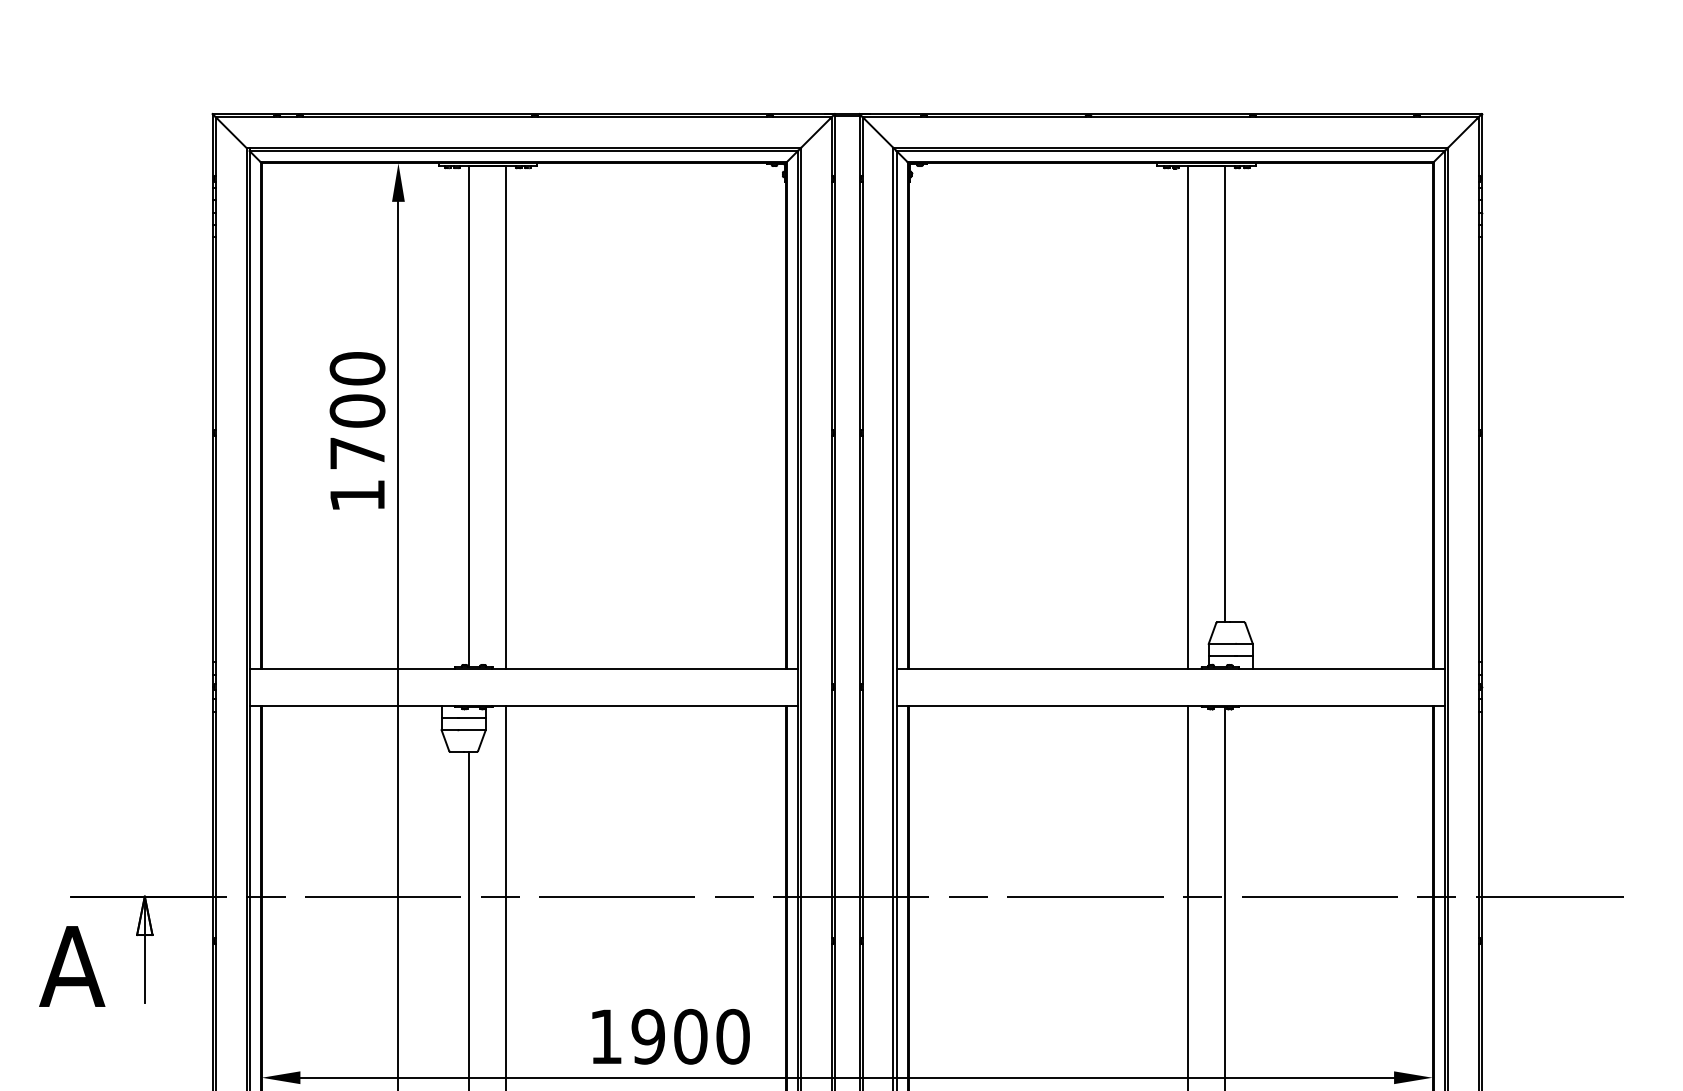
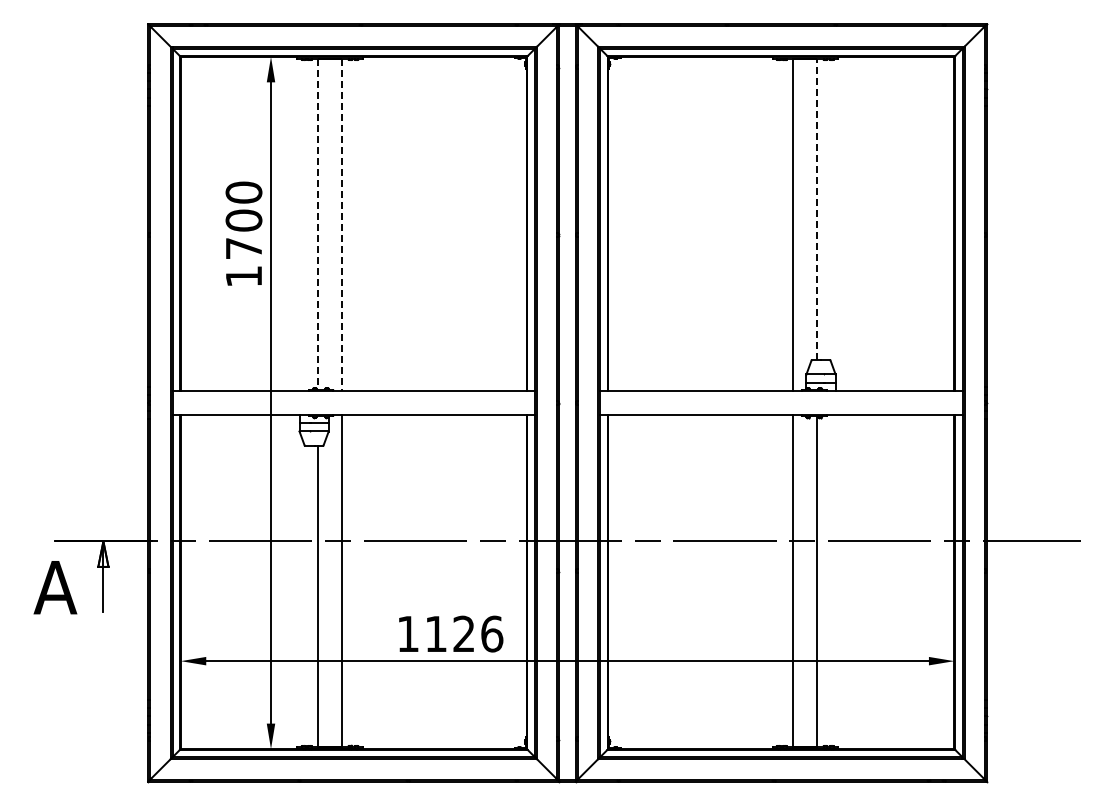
line: (1225, 394) -> (817, 209), solid -> dashed
line: (468, 416) -> (317, 224), solid -> dashed
line: (506, 416) -> (342, 224), solid -> dashed
text: (691, 1035) -> (464, 633), 1900 -> 1126

